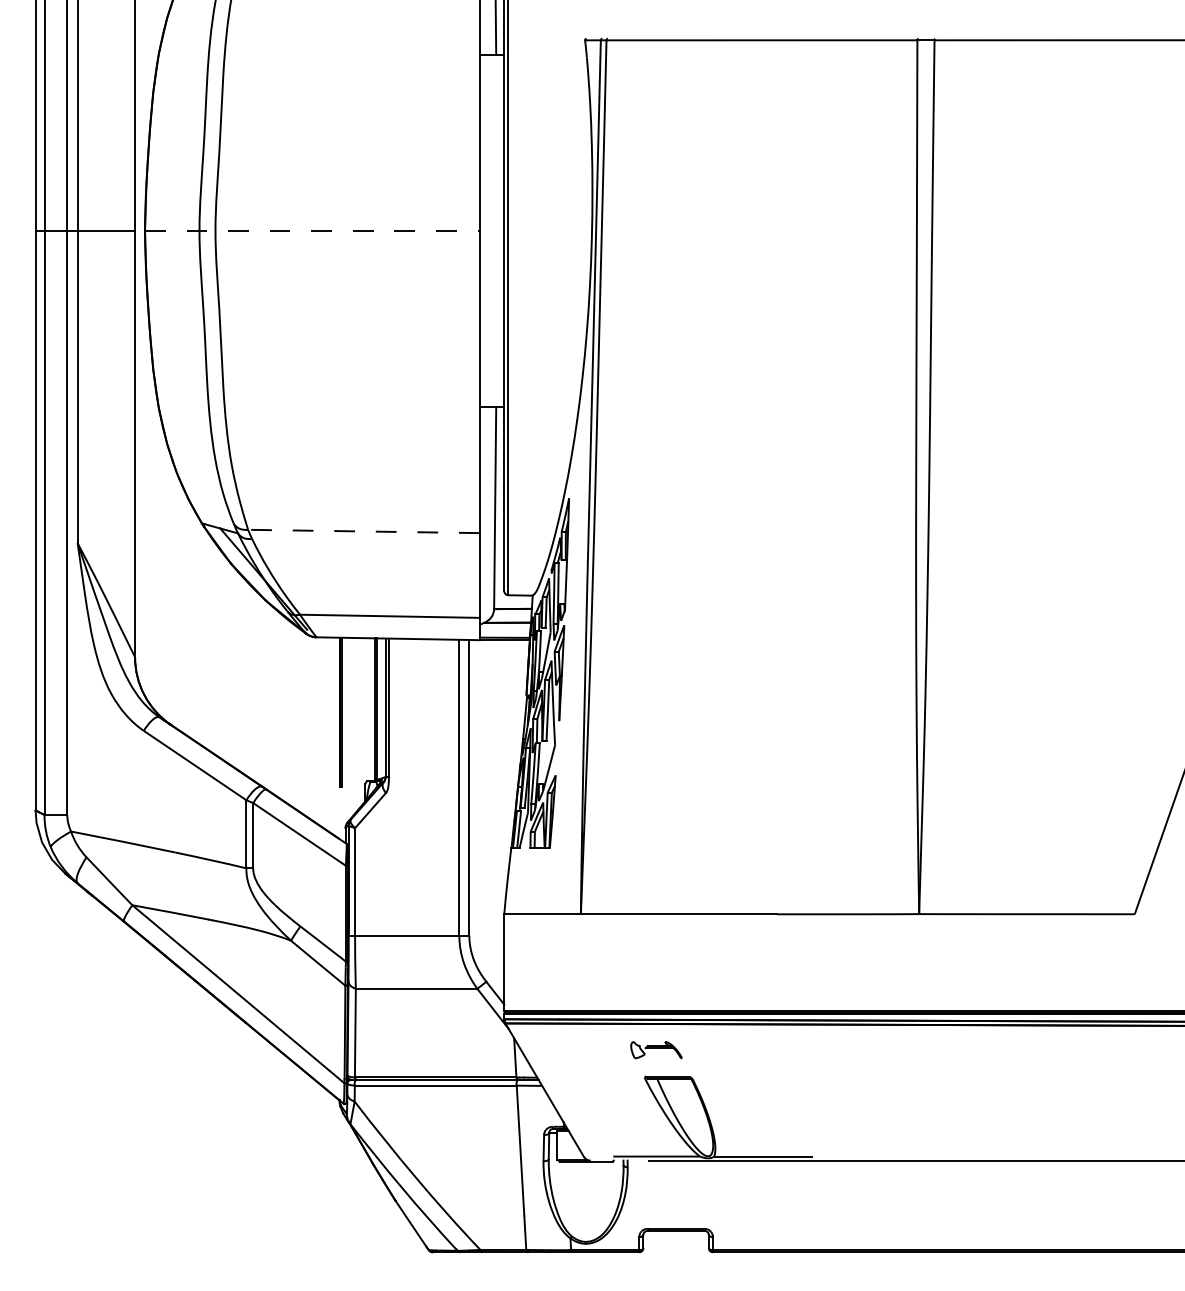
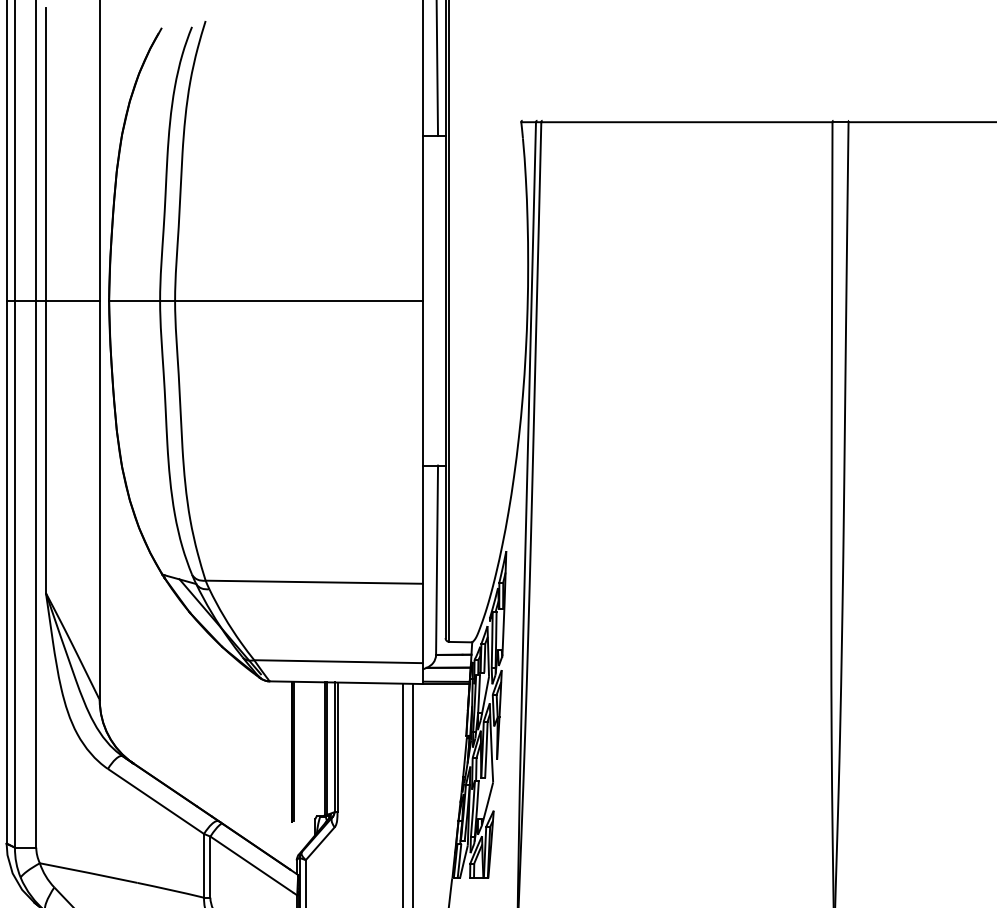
line: (312, 231) -> (265, 301), dashed -> solid
line: (363, 531) -> (313, 582), dashed -> solid

